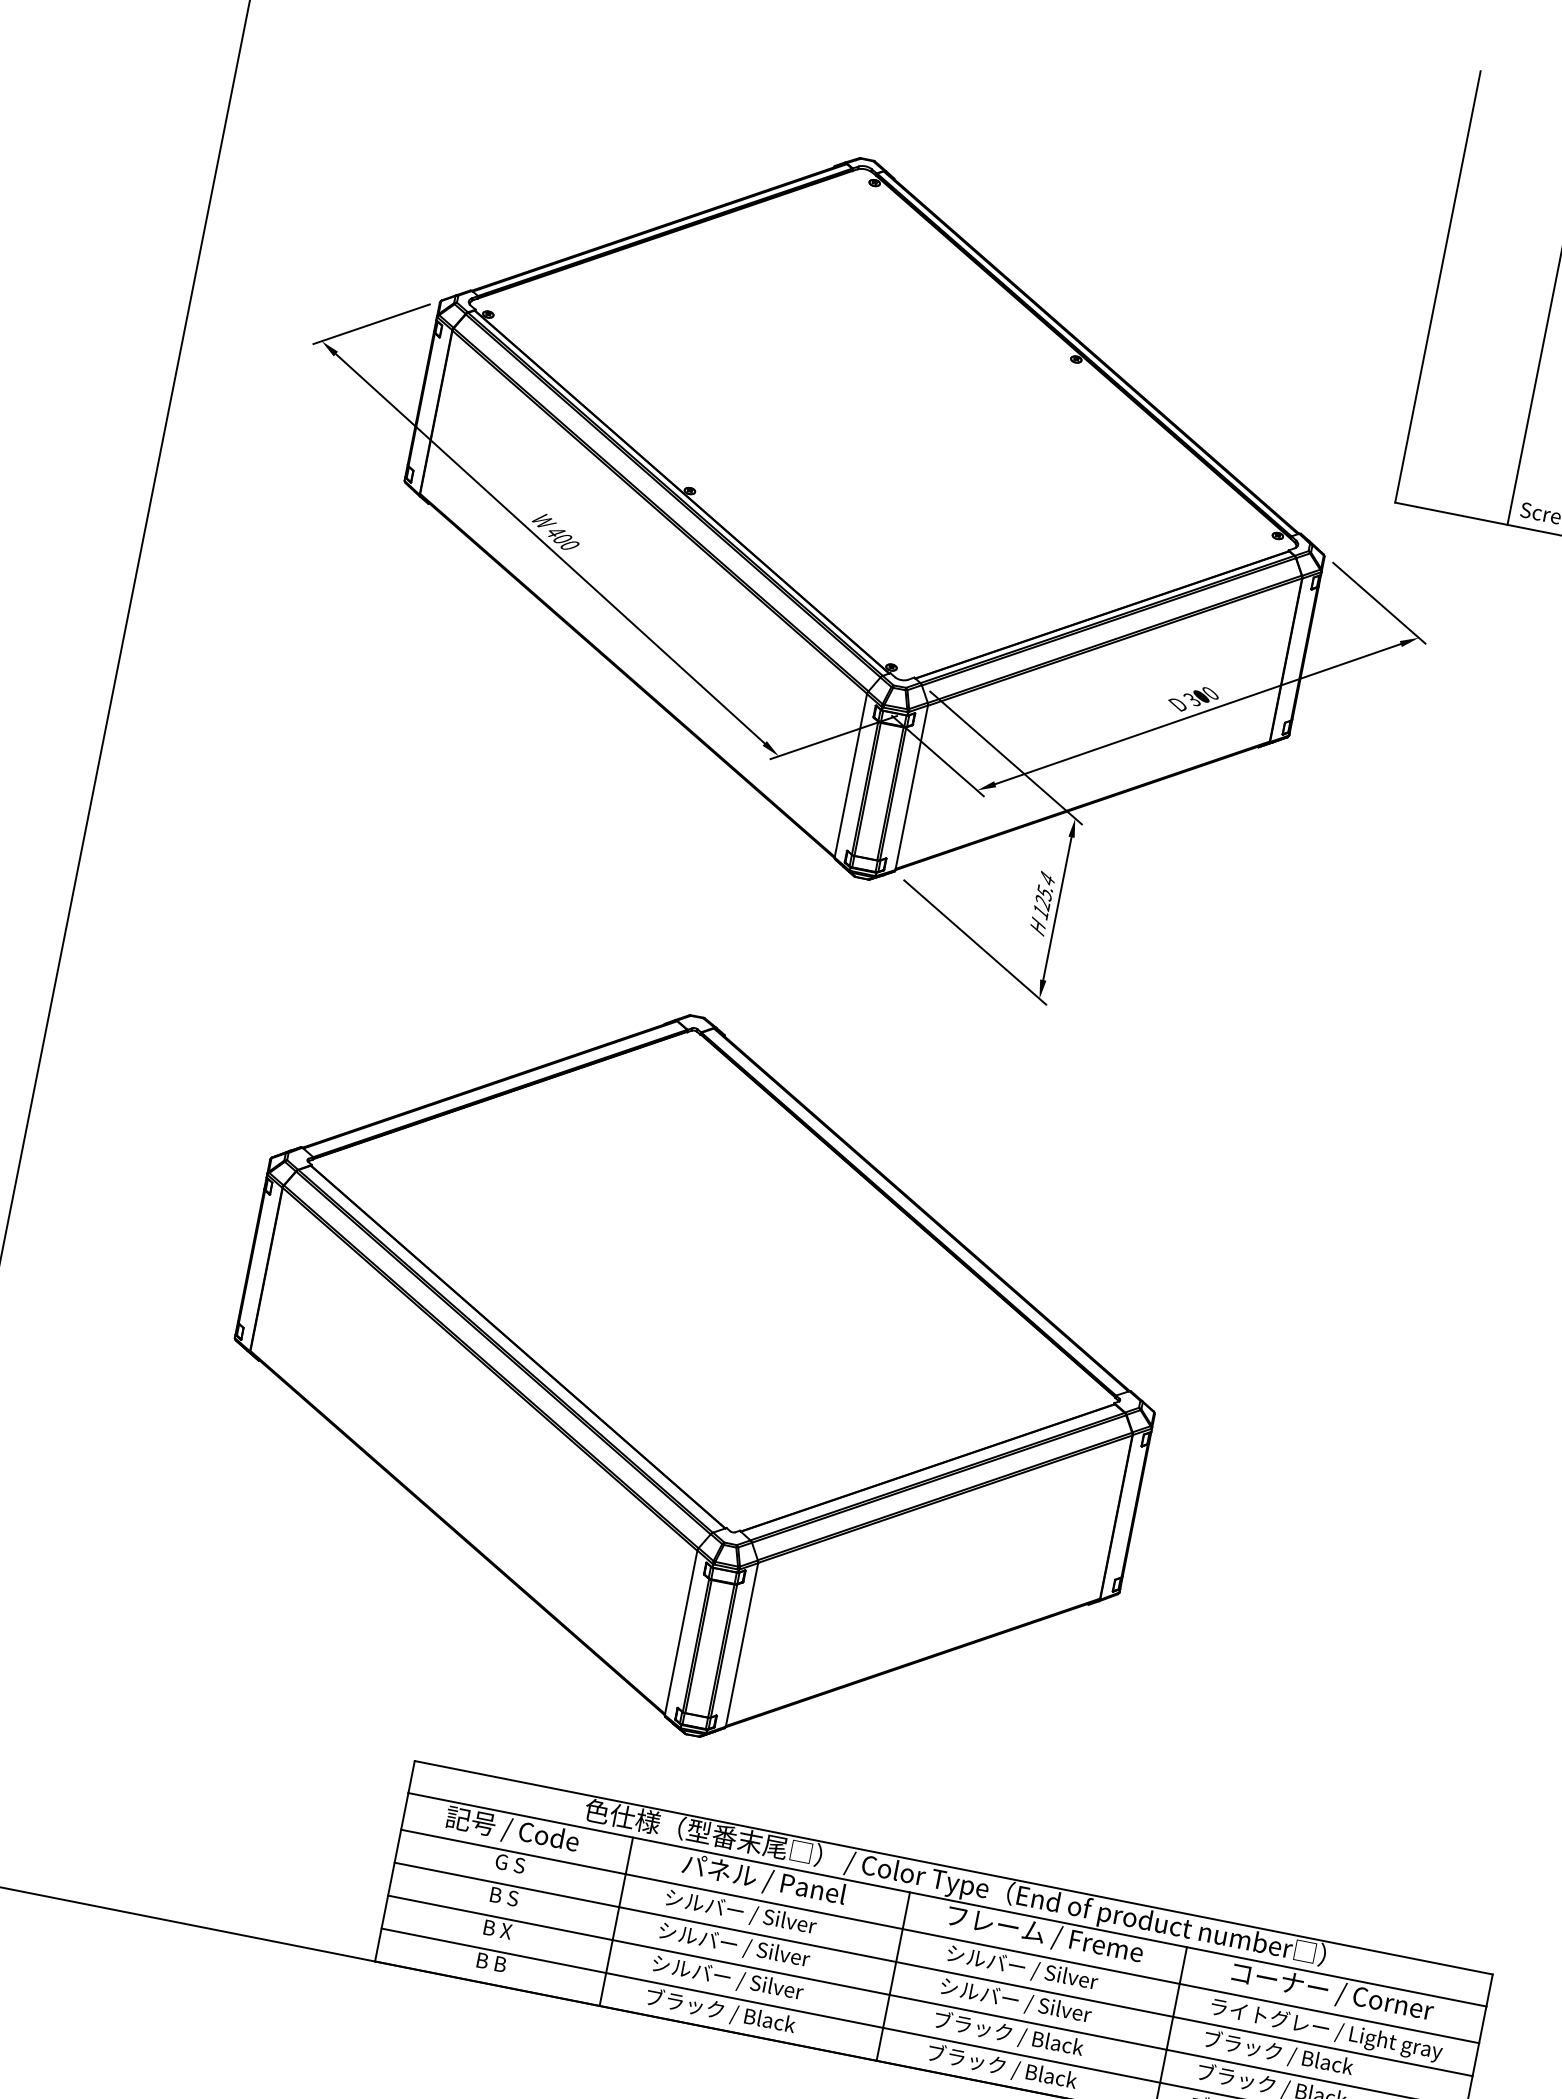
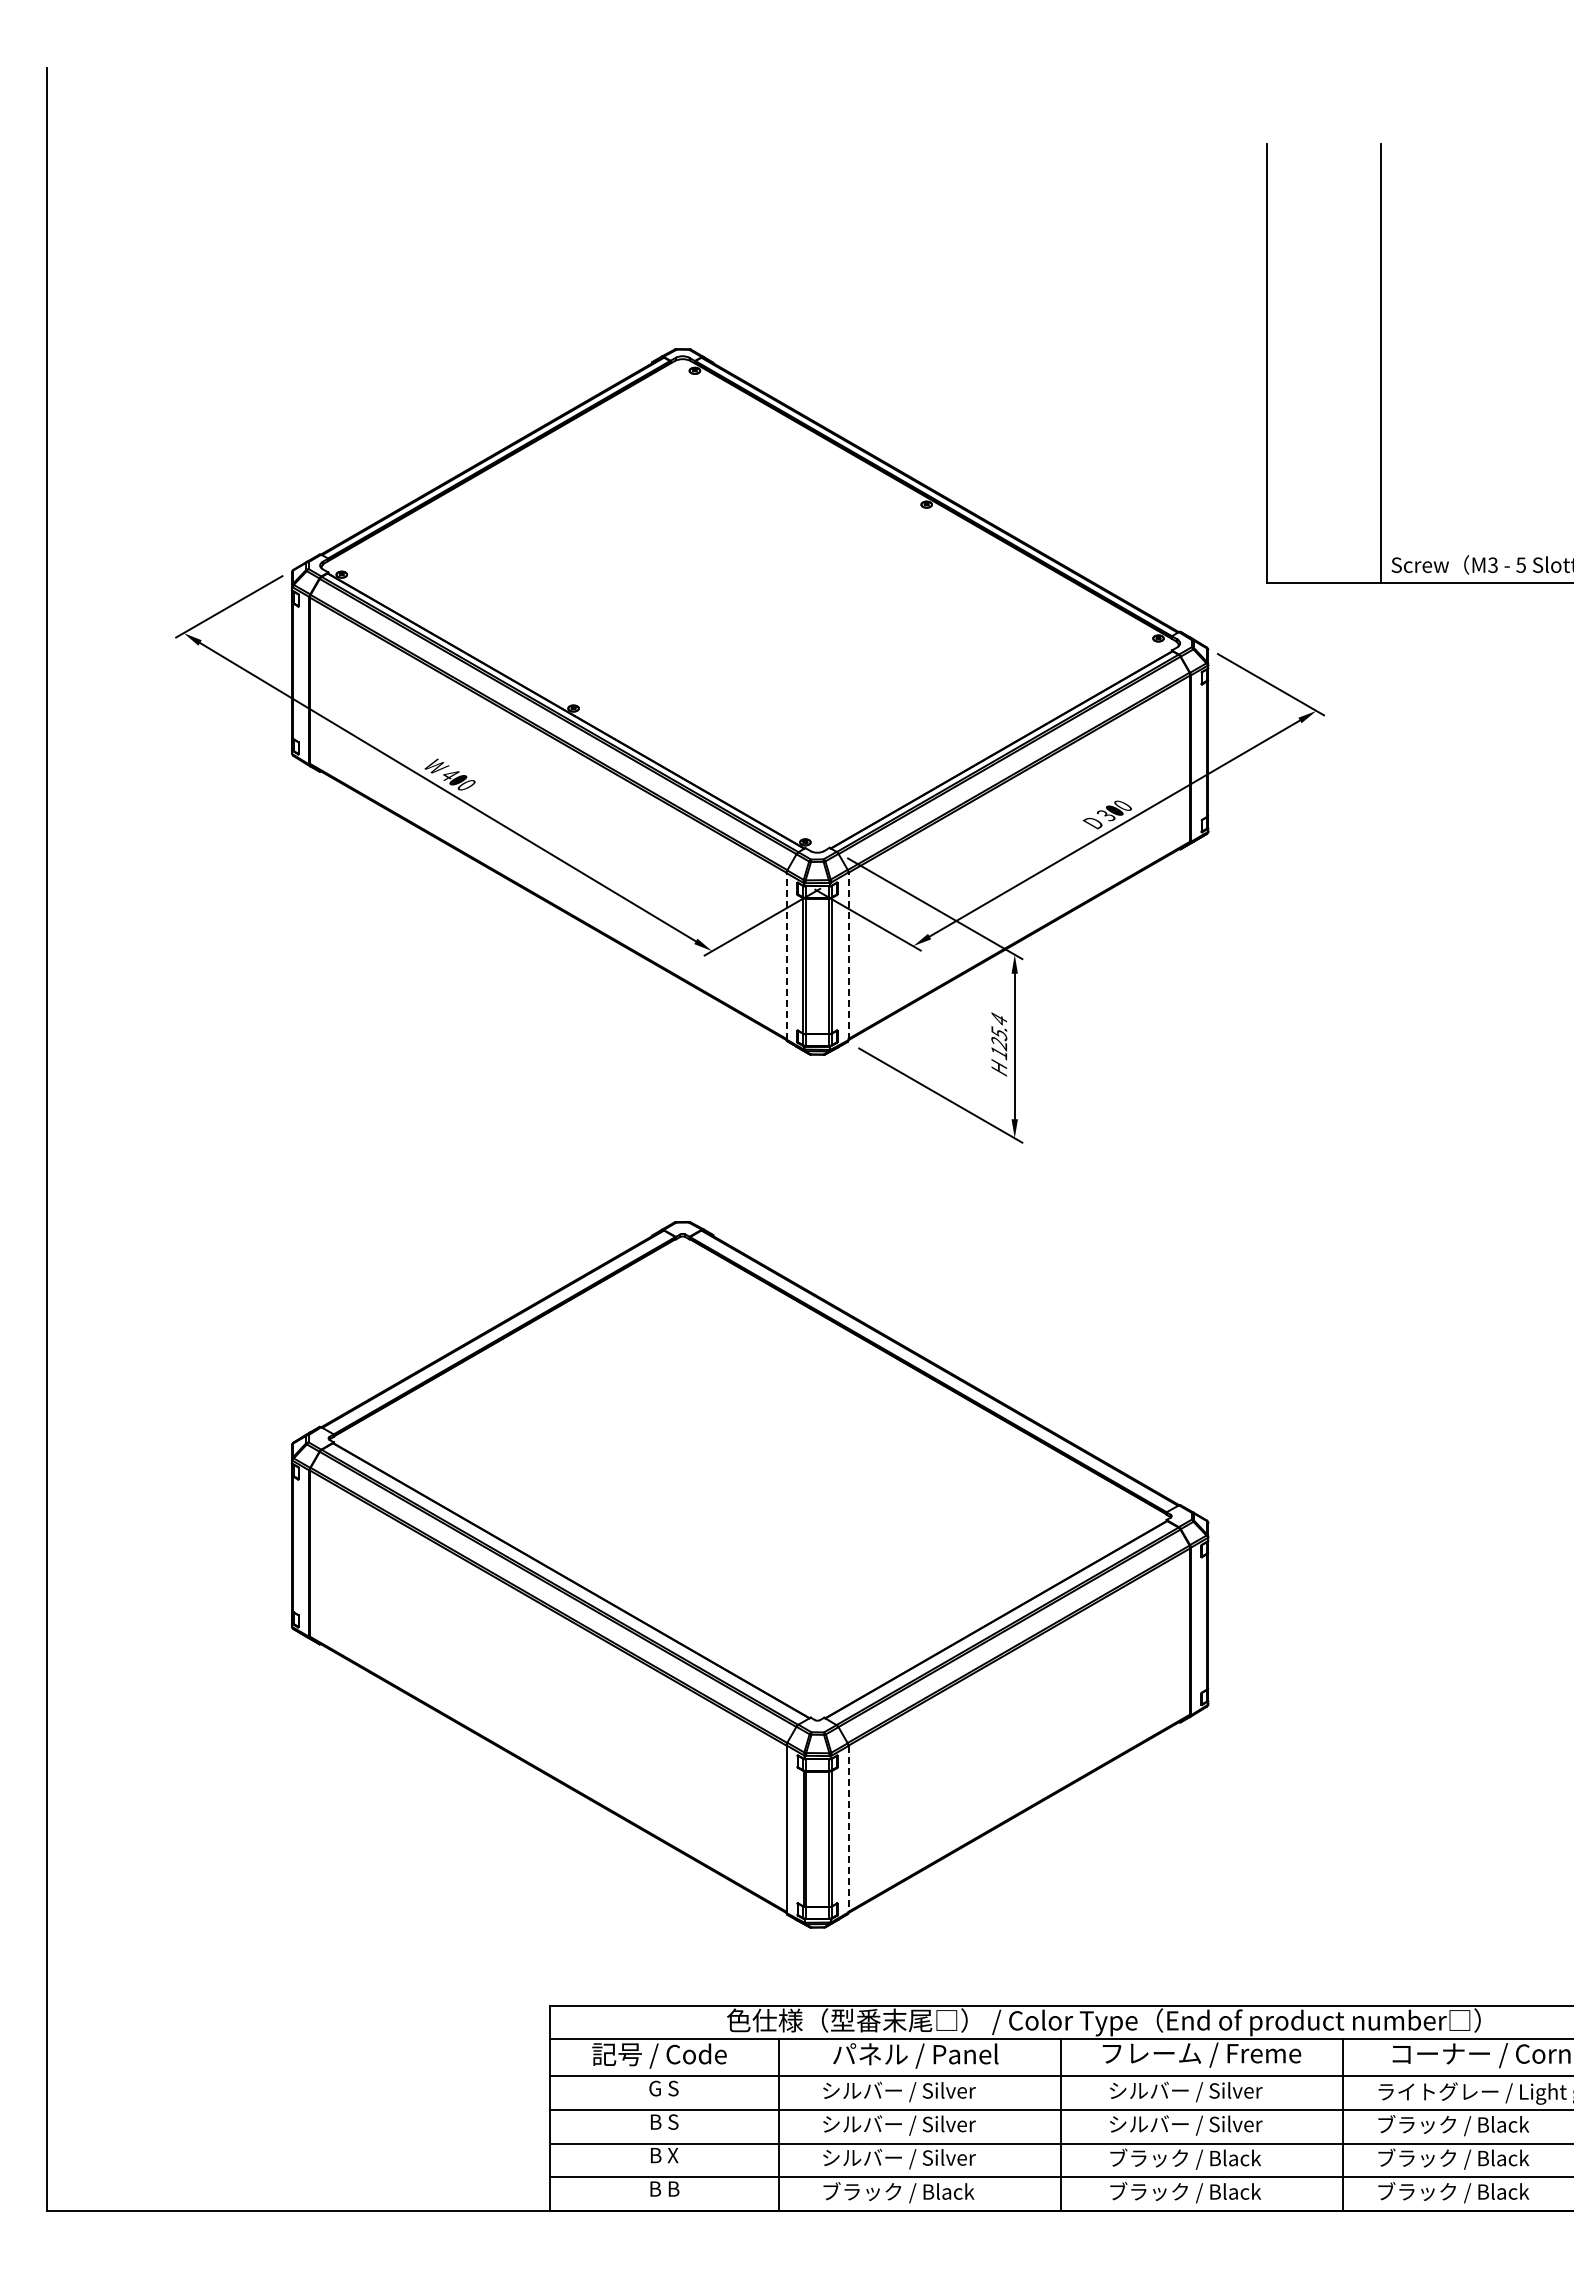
line: (850, 774) -> (786, 955), solid -> dashed
line: (911, 787) -> (848, 956), solid -> dashed
line: (741, 1645) -> (848, 1829), solid -> dashed

